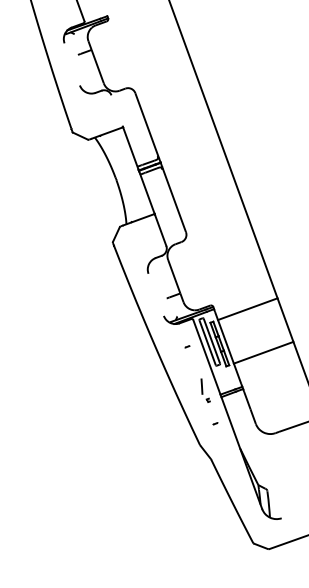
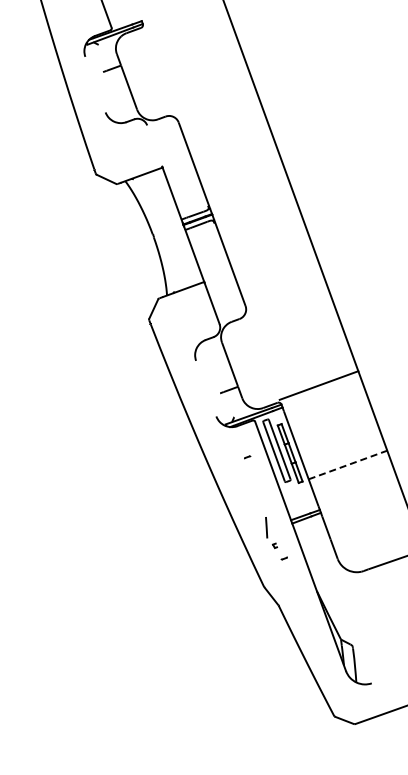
line: (247, 309) -> (318, 385), moved
line: (263, 353) -> (347, 465), solid -> dashed
part: (205, 391) -> (271, 533), moved

